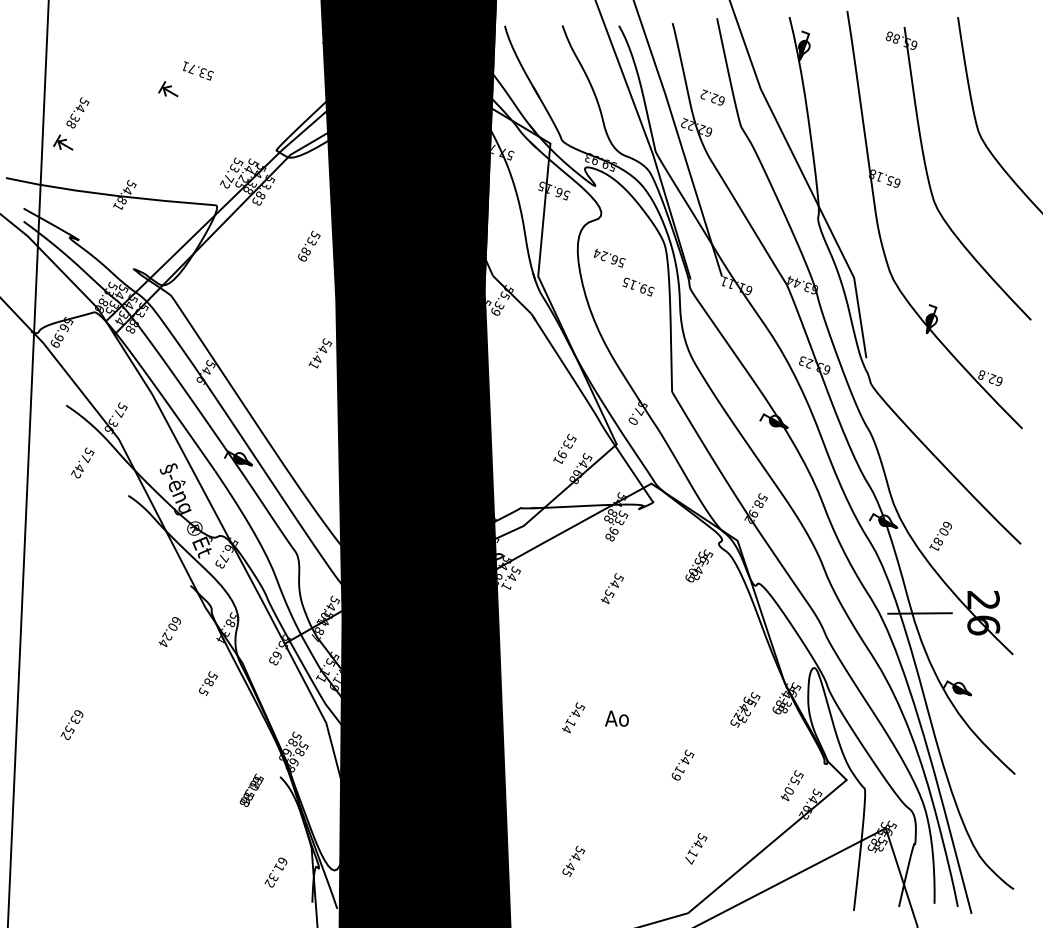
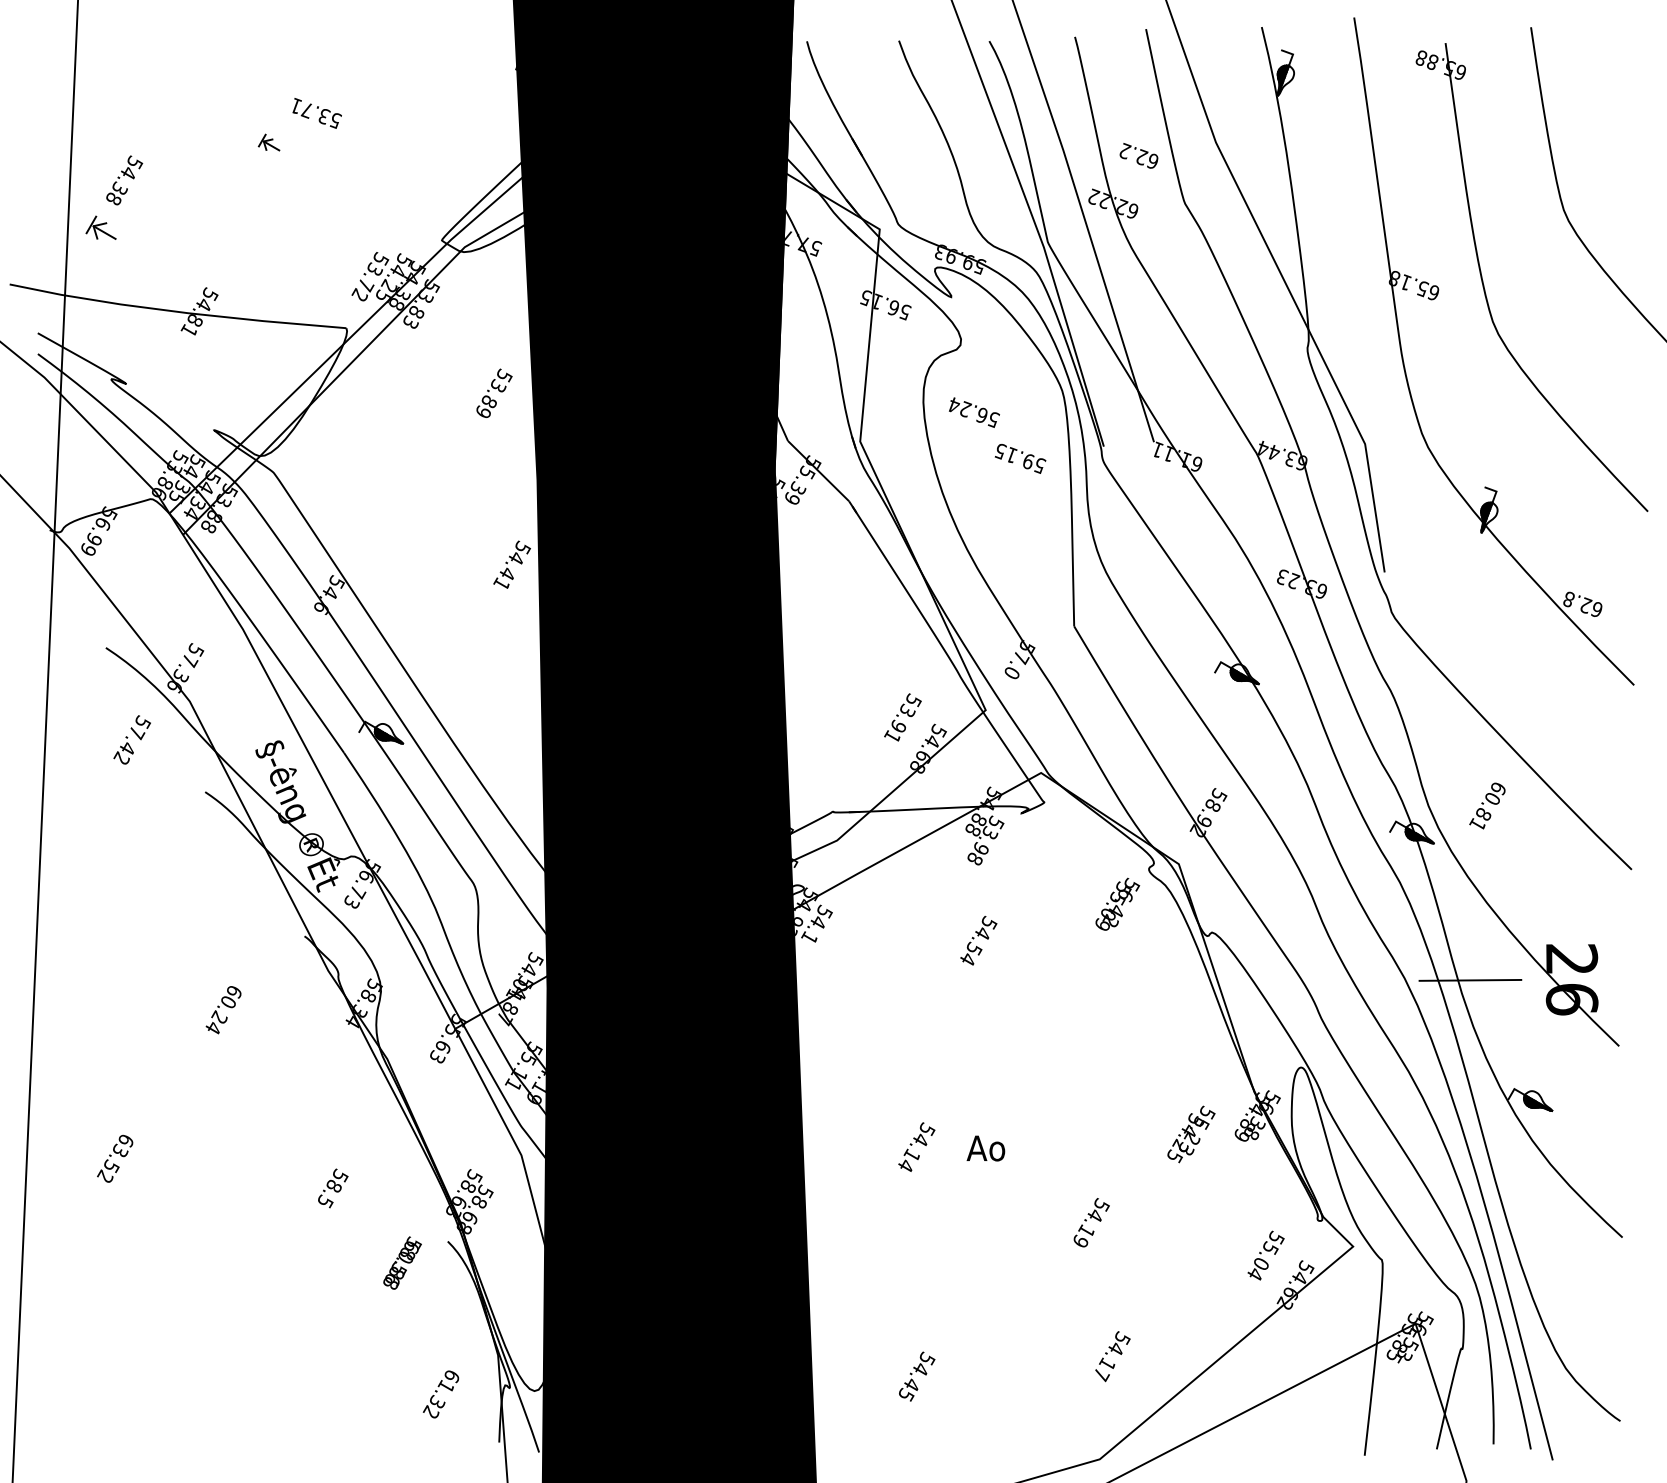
part: (168, 89) -> (269, 143), size x0.7
text: (940, 535) -> (1487, 804), moved
text: (169, 632) -> (223, 1010), moved
text: (208, 683) -> (333, 1188), moved

